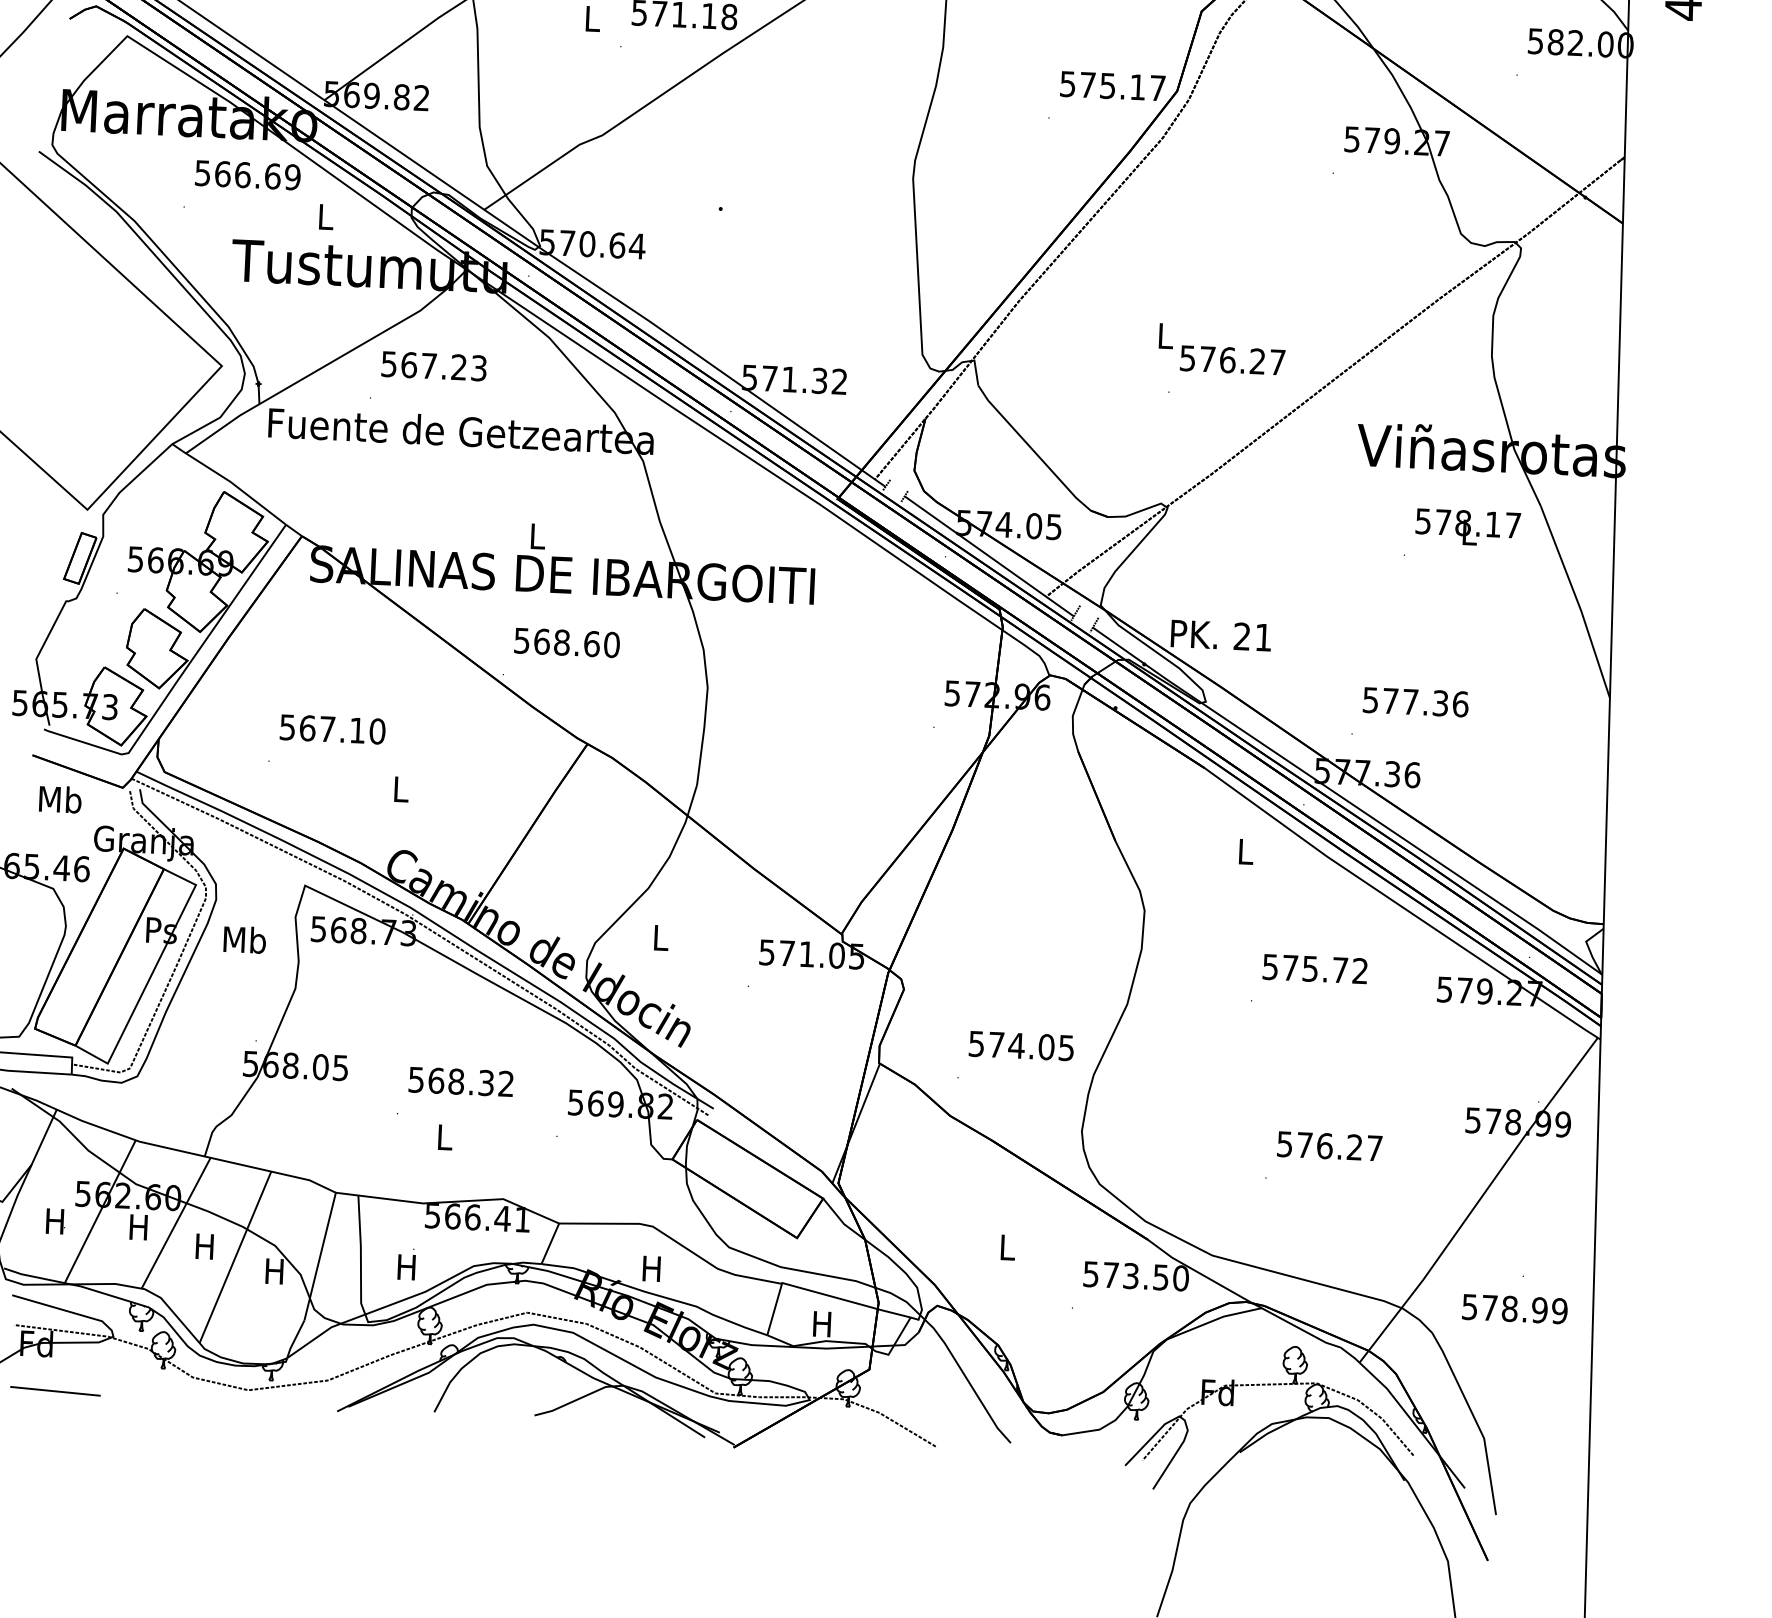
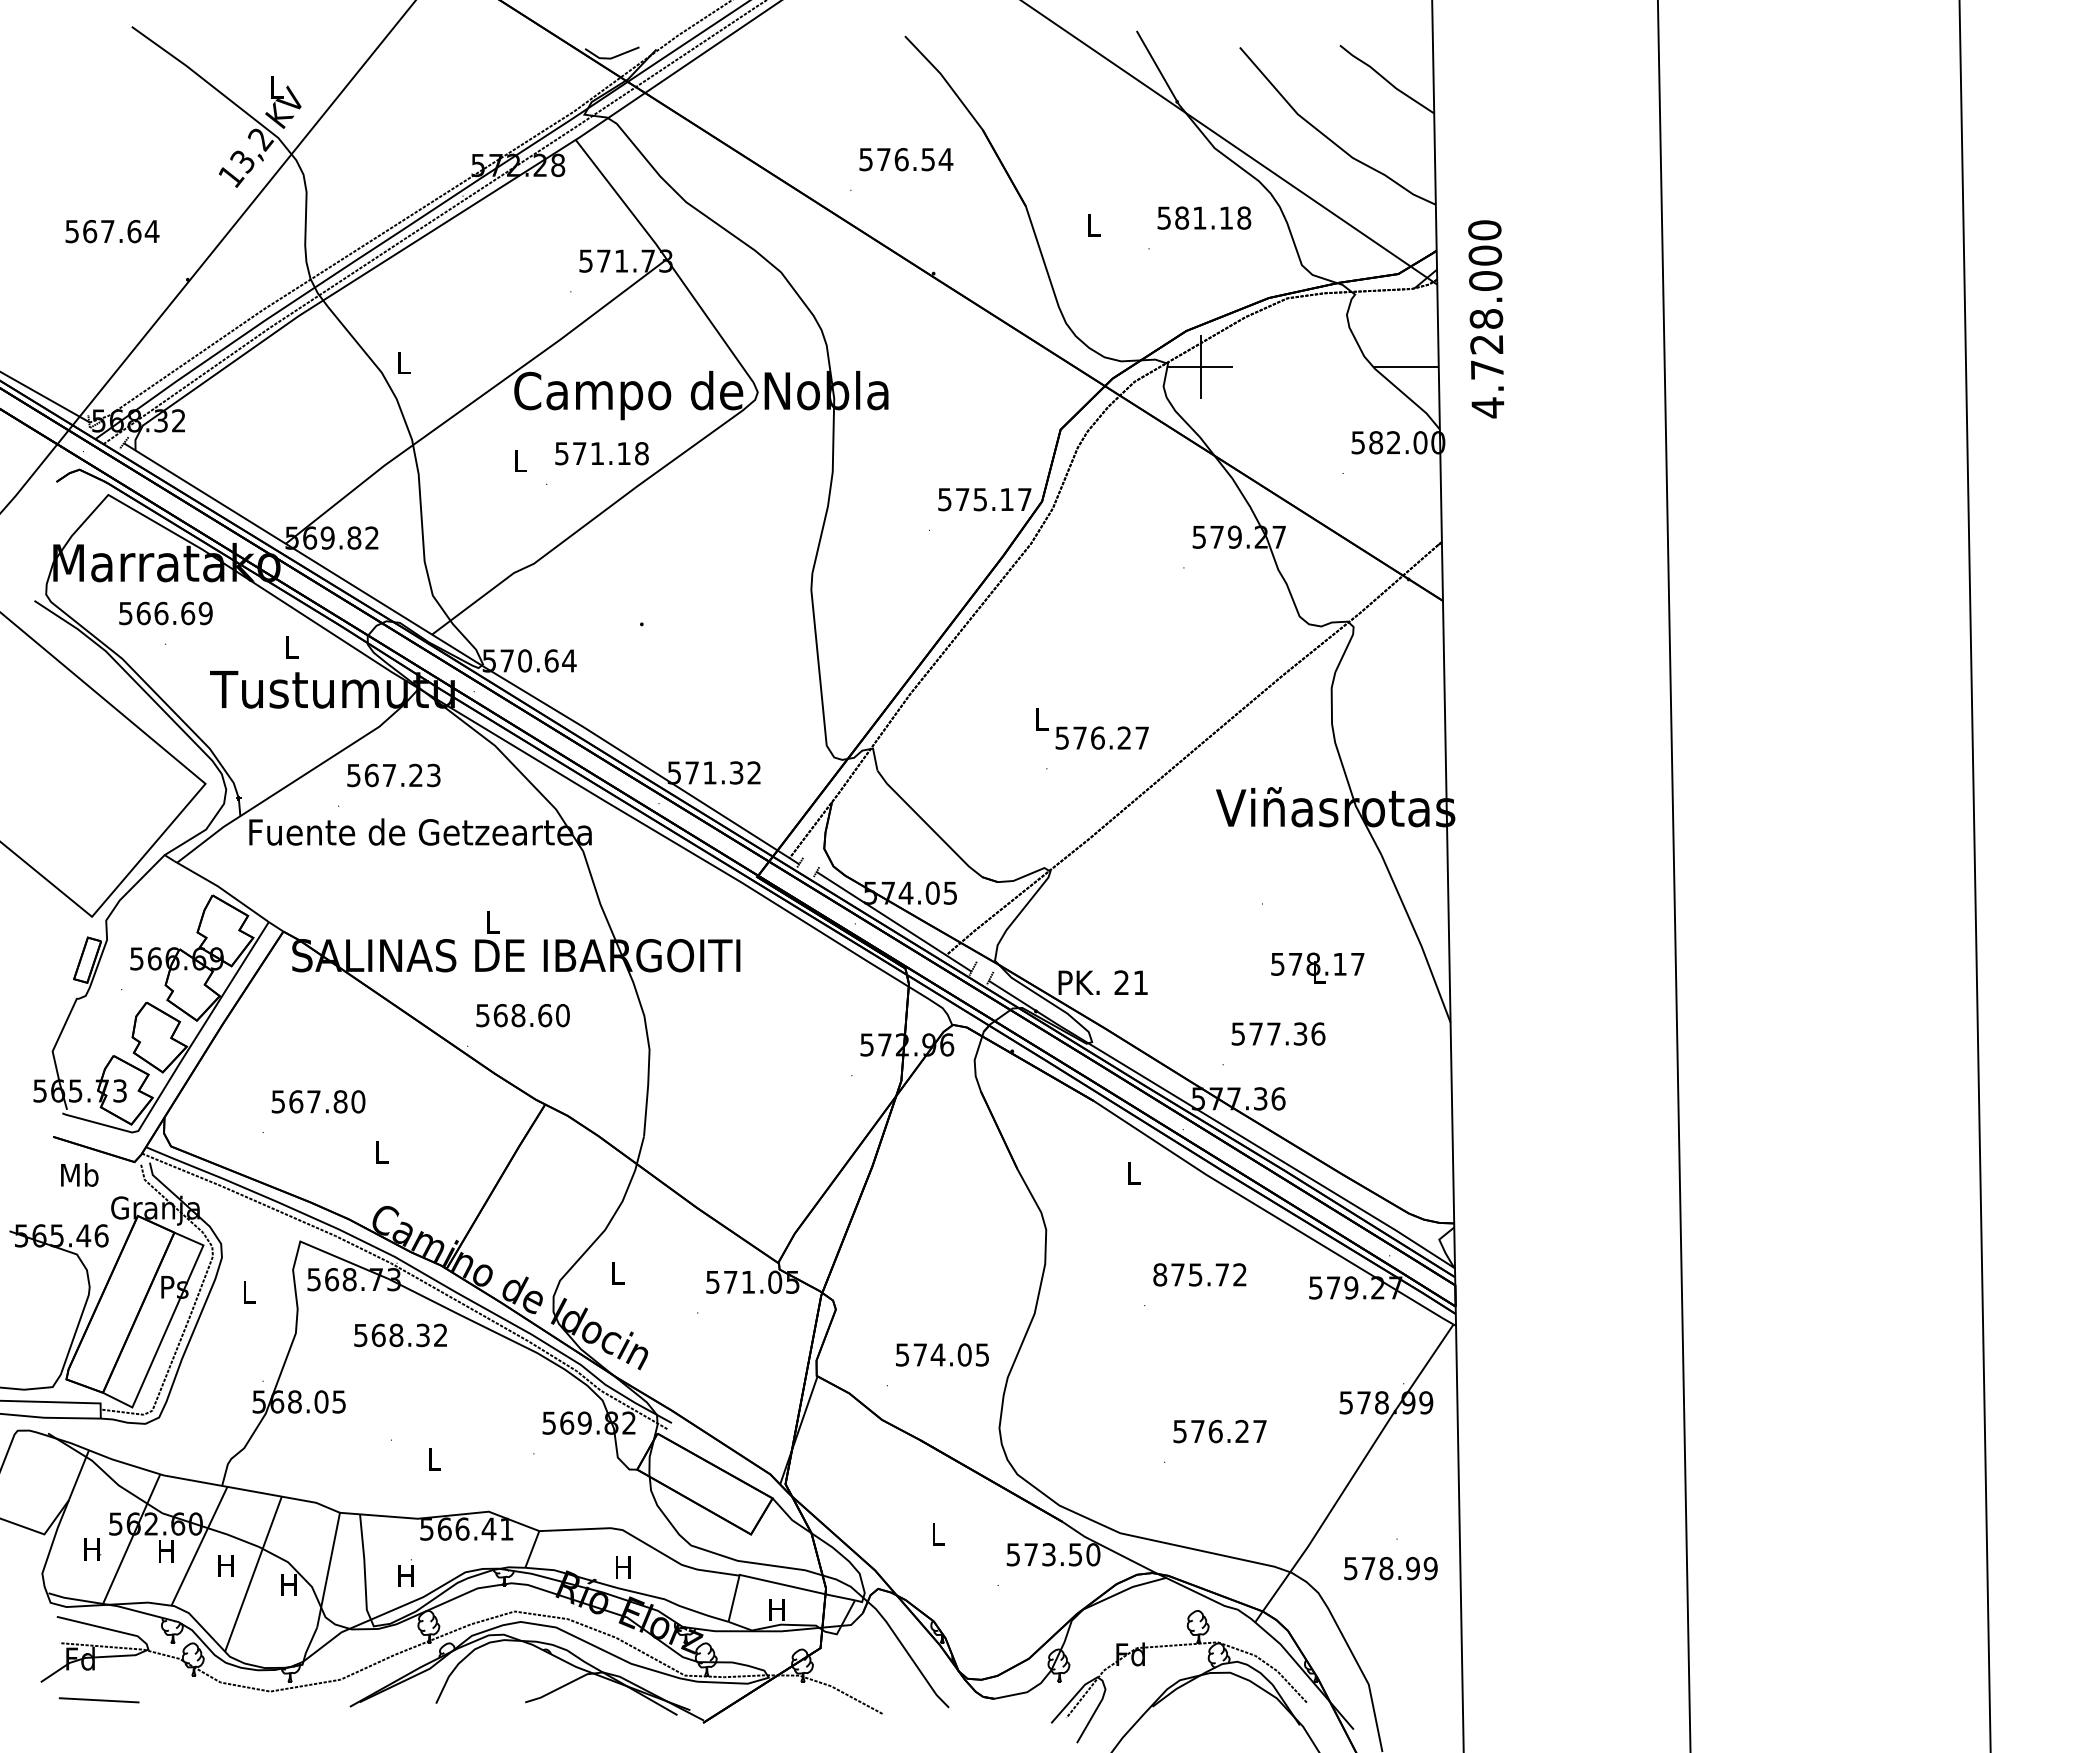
text: (247, 175) -> (165, 613), moved
text: (1467, 527) -> (1317, 967), moved
text: (357, 730) -> (340, 1101), 567.10 -> 567.80
text: (244, 939) -> (248, 1291), Mb -> L
text: (1270, 966) -> (1160, 1274), 575.72 -> 875.72
text: (460, 1082) -> (400, 1335), moved

